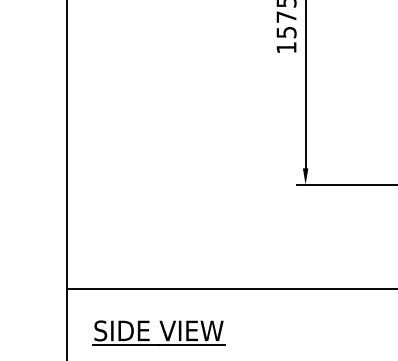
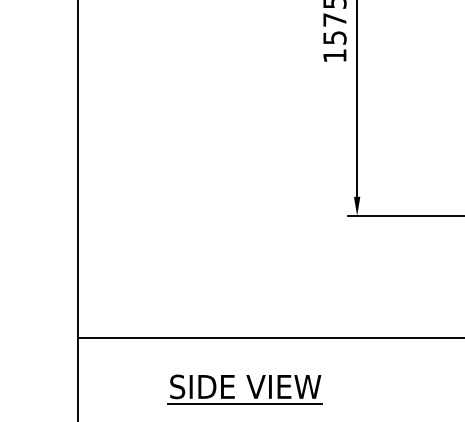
part: (163, 332) -> (250, 388), moved

